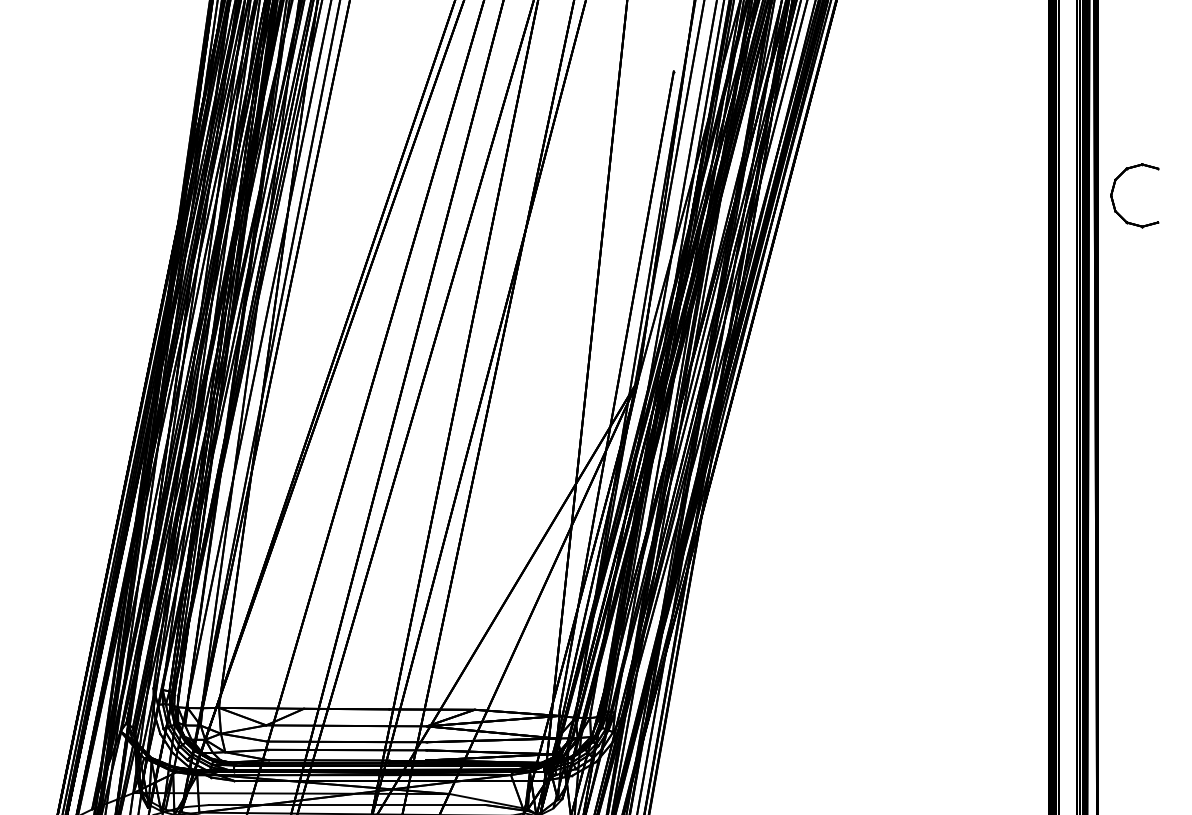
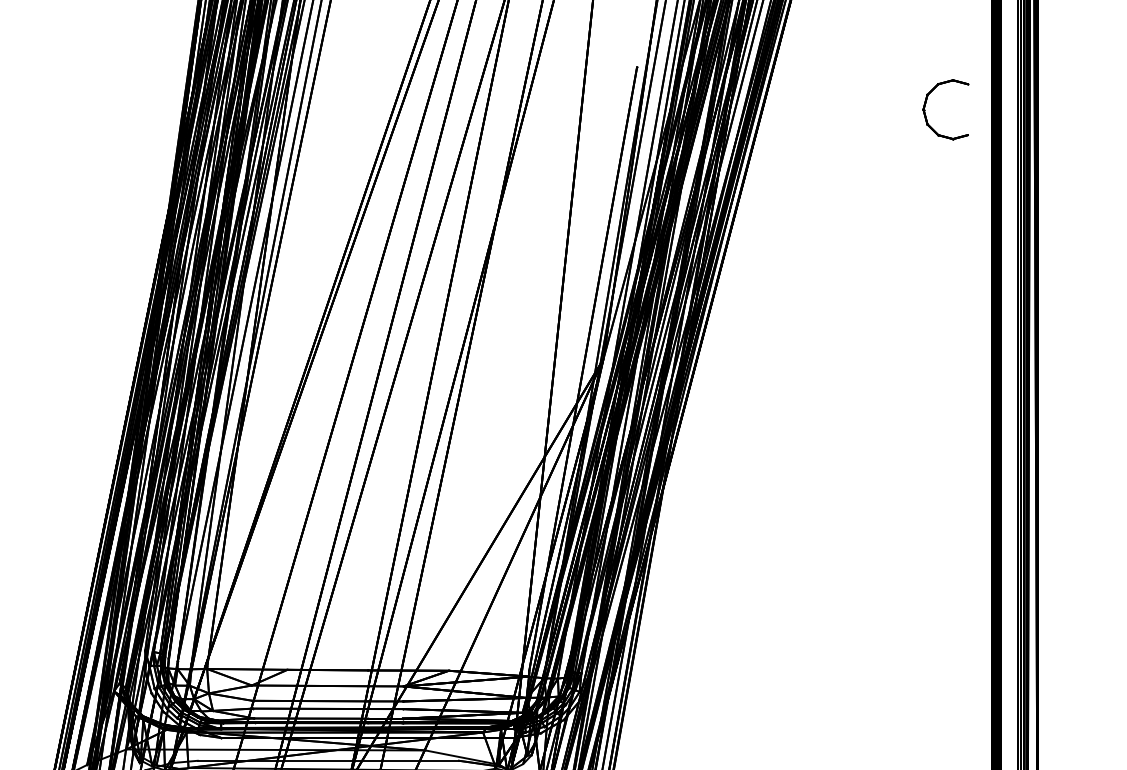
part: (1114, 189) -> (926, 103), moved

